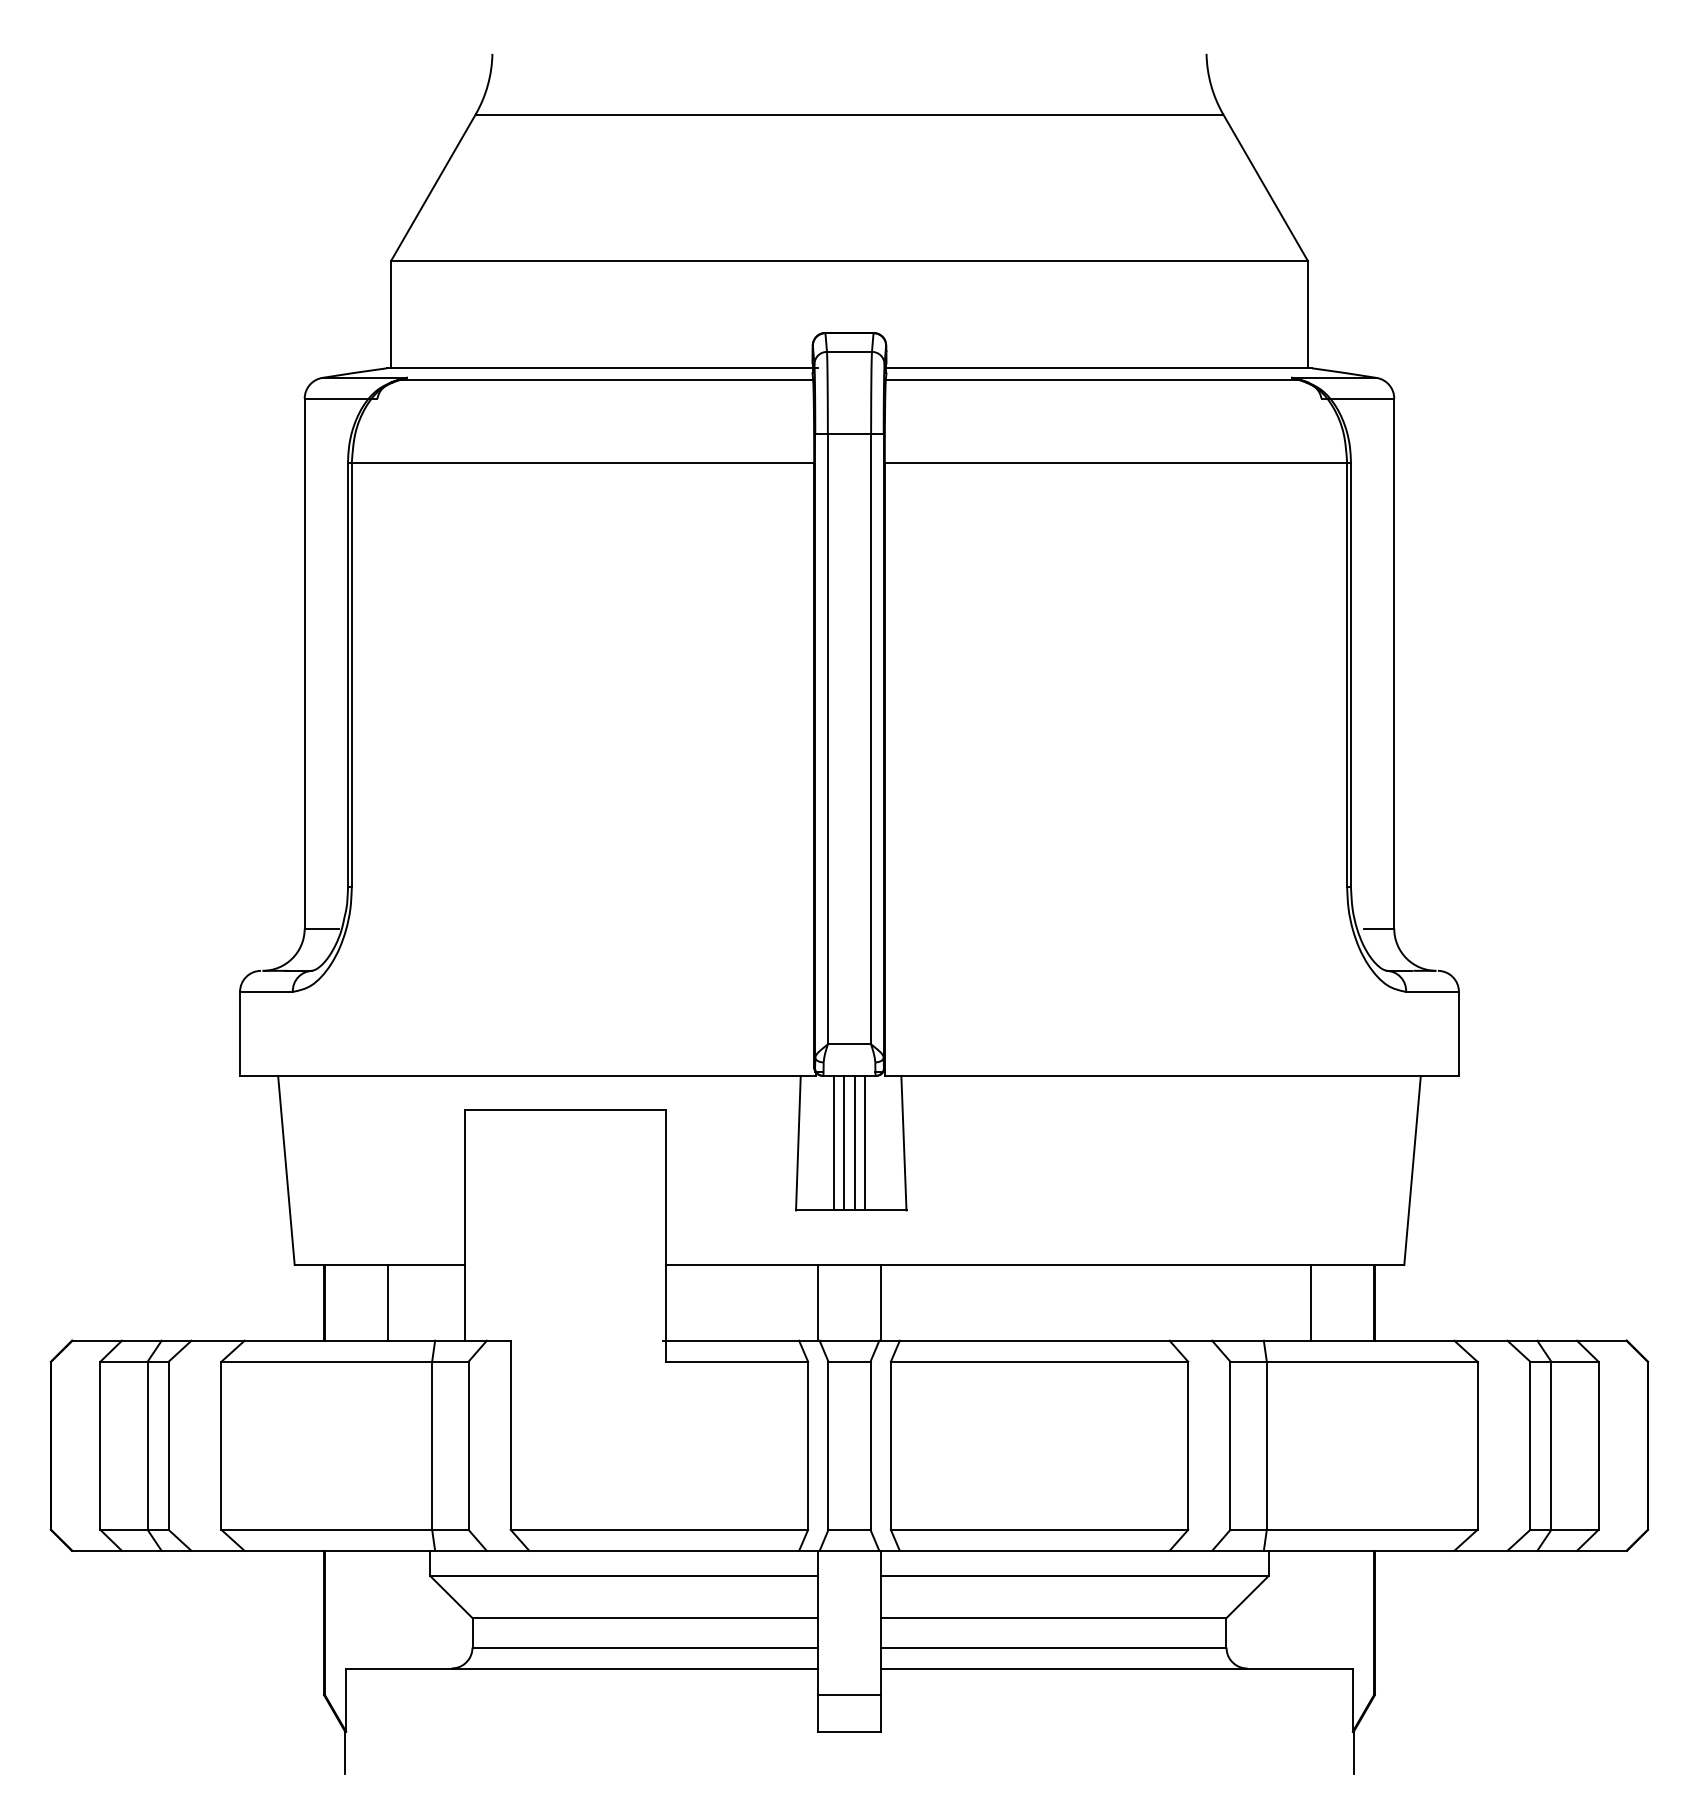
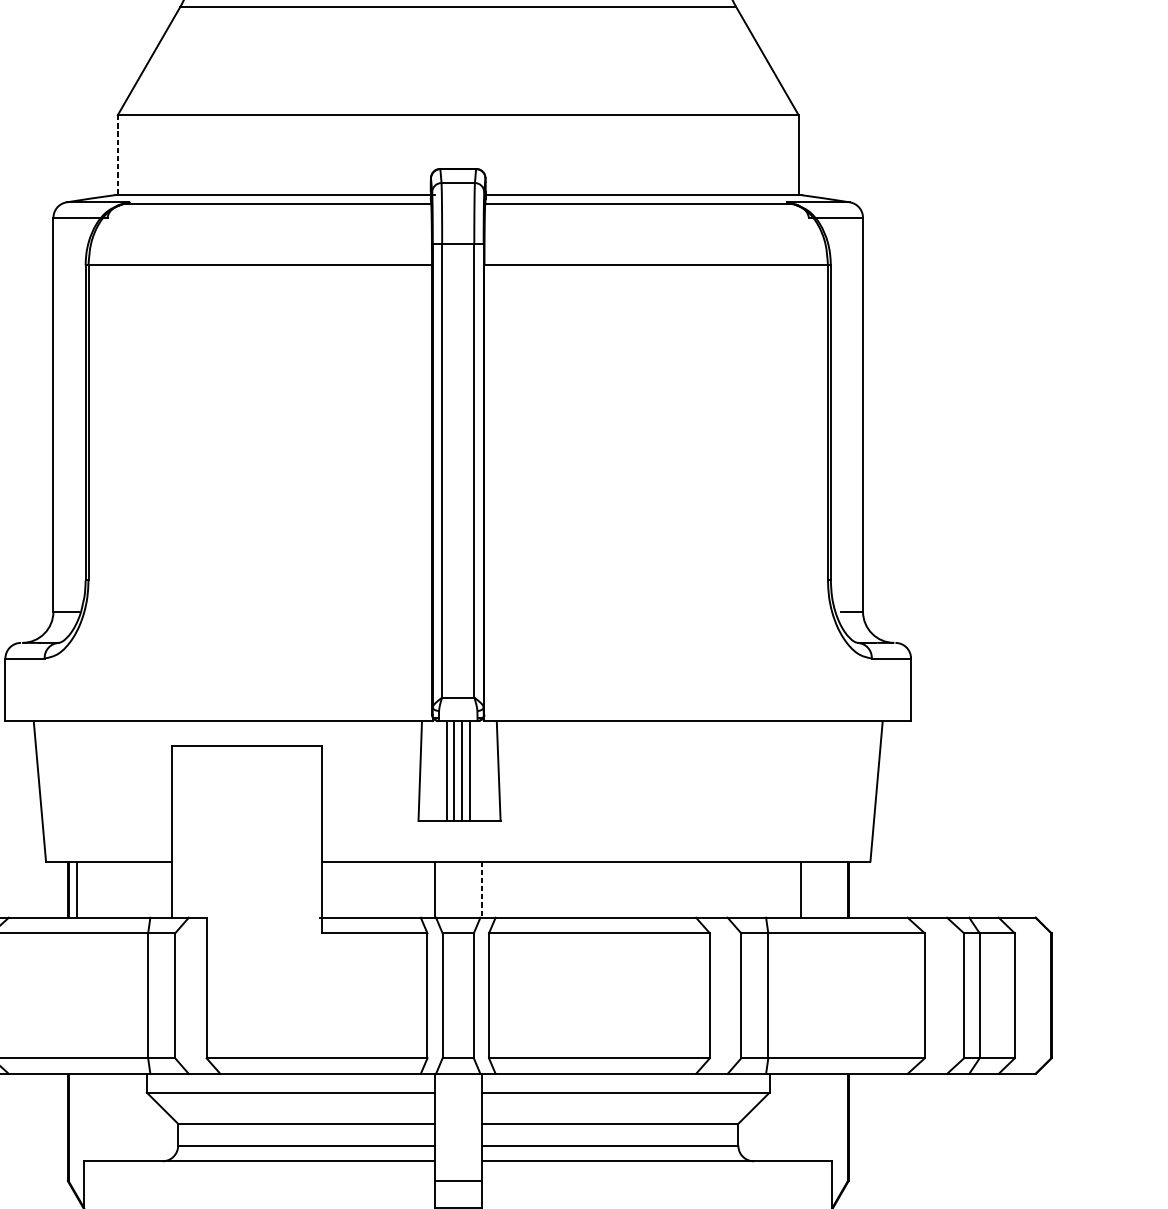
line: (391, 314) -> (117, 155), solid -> dashed
line: (388, 1302) -> (77, 889), moved
line: (881, 1302) -> (482, 889), solid -> dashed

